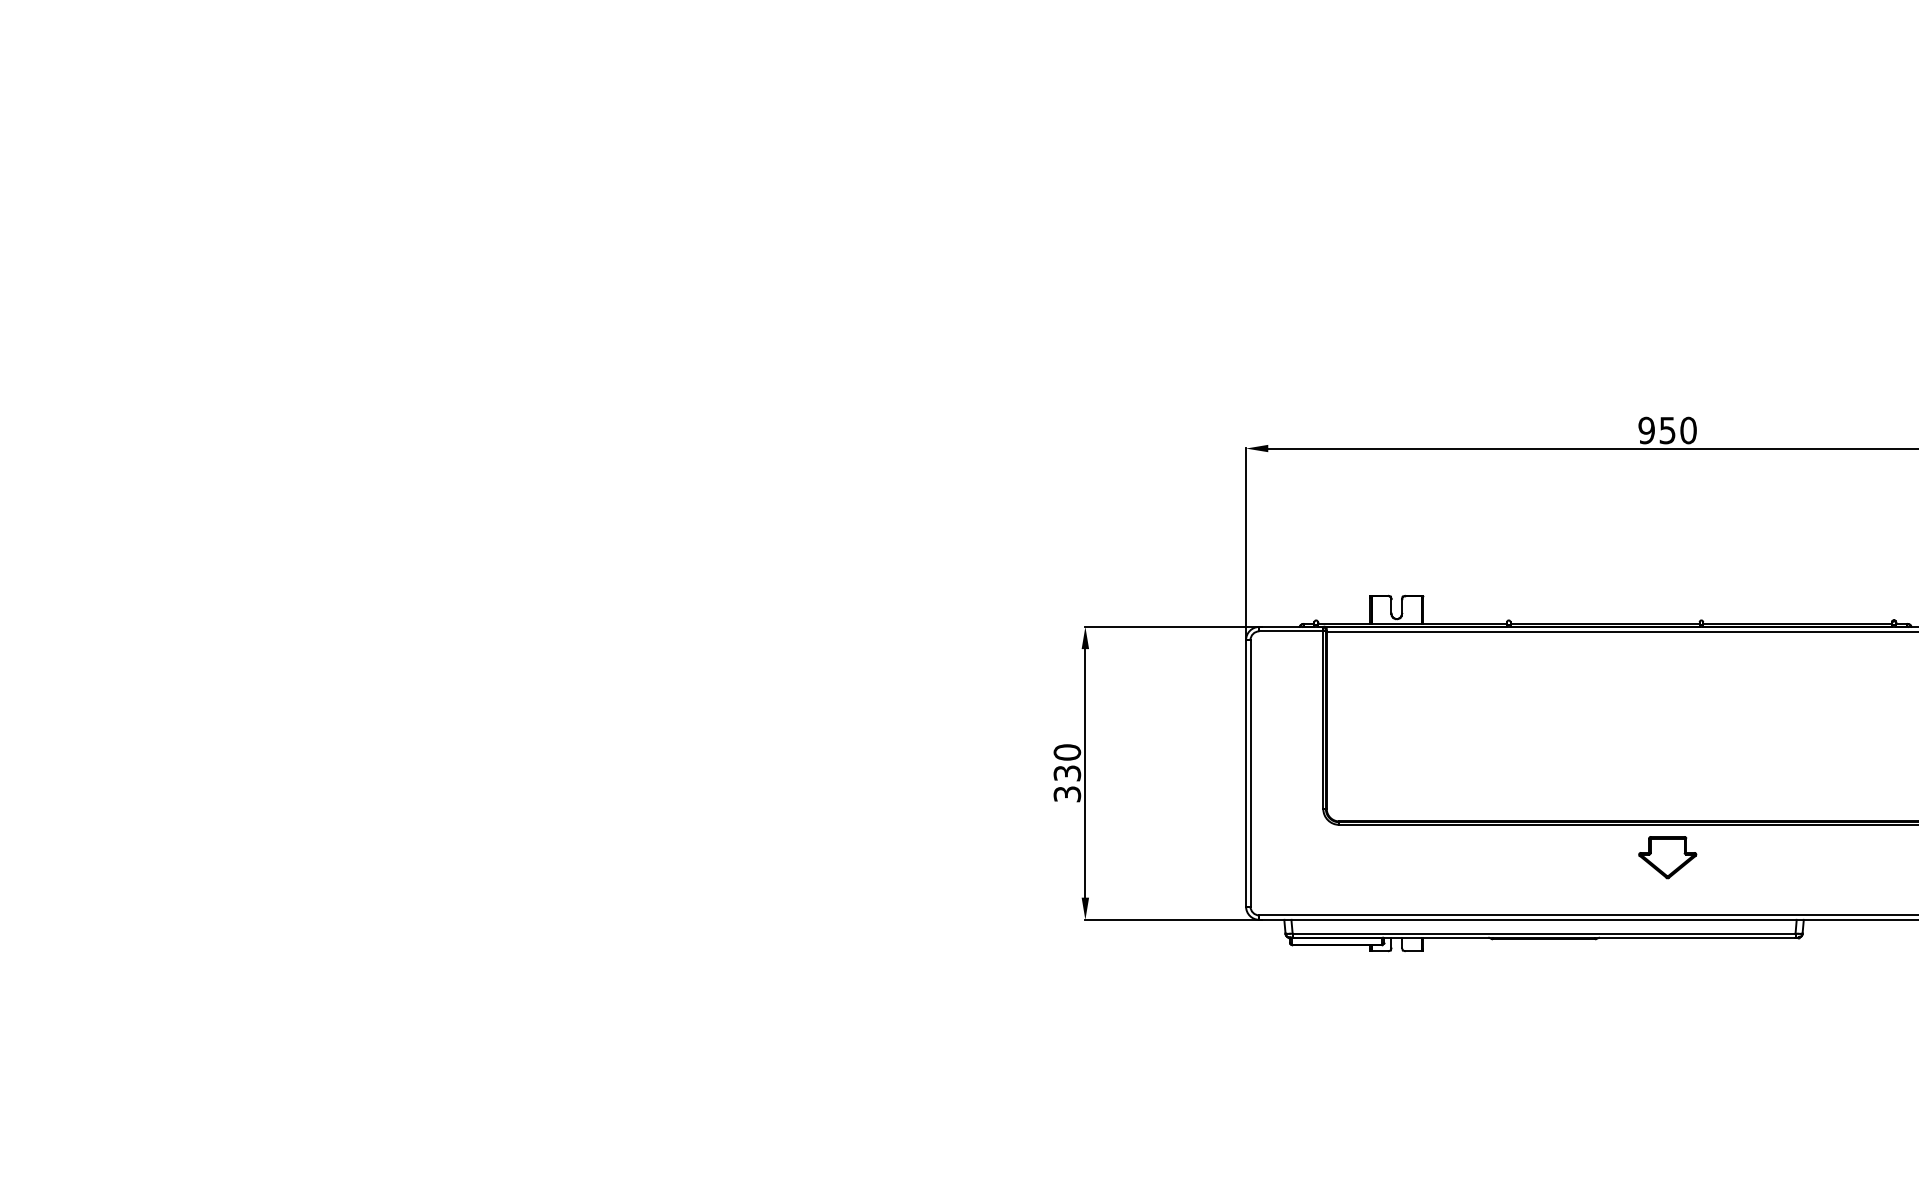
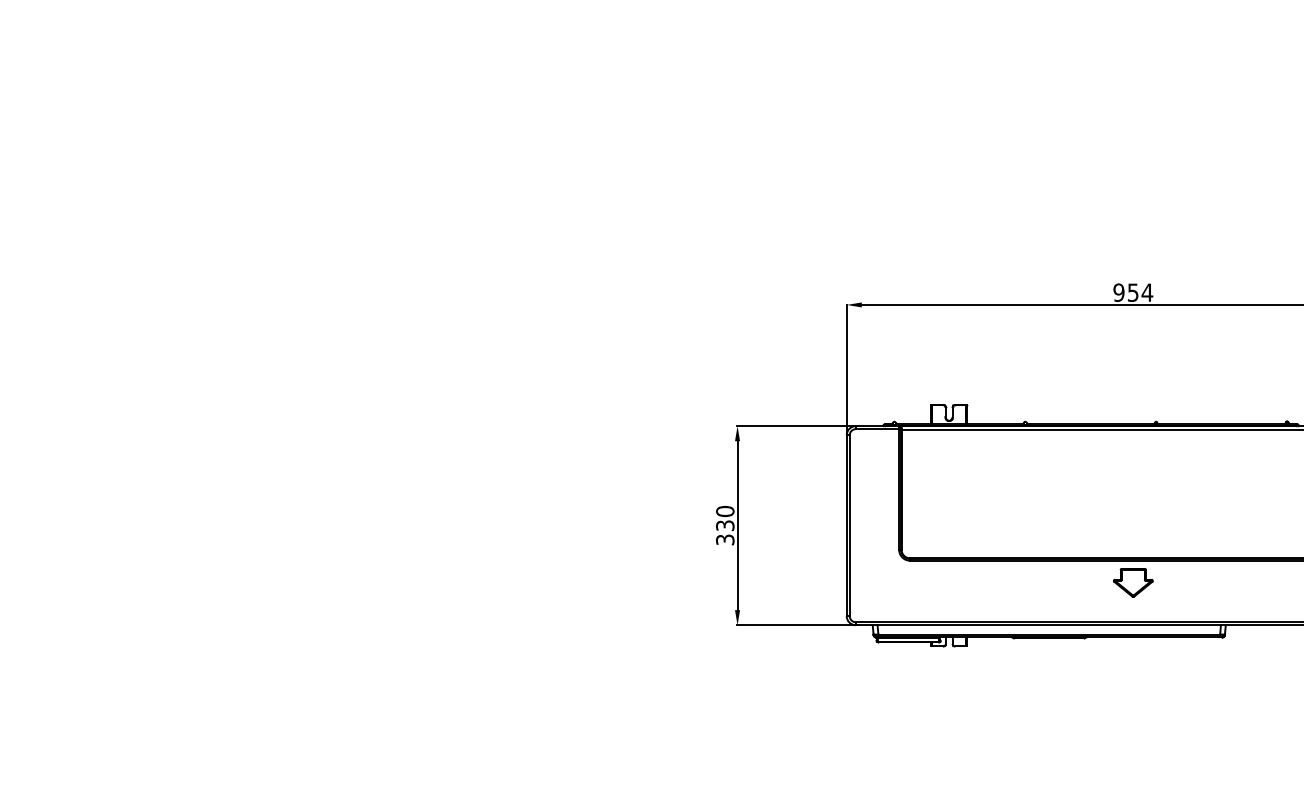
text: (1688, 430) -> (1147, 292), 950 -> 954

